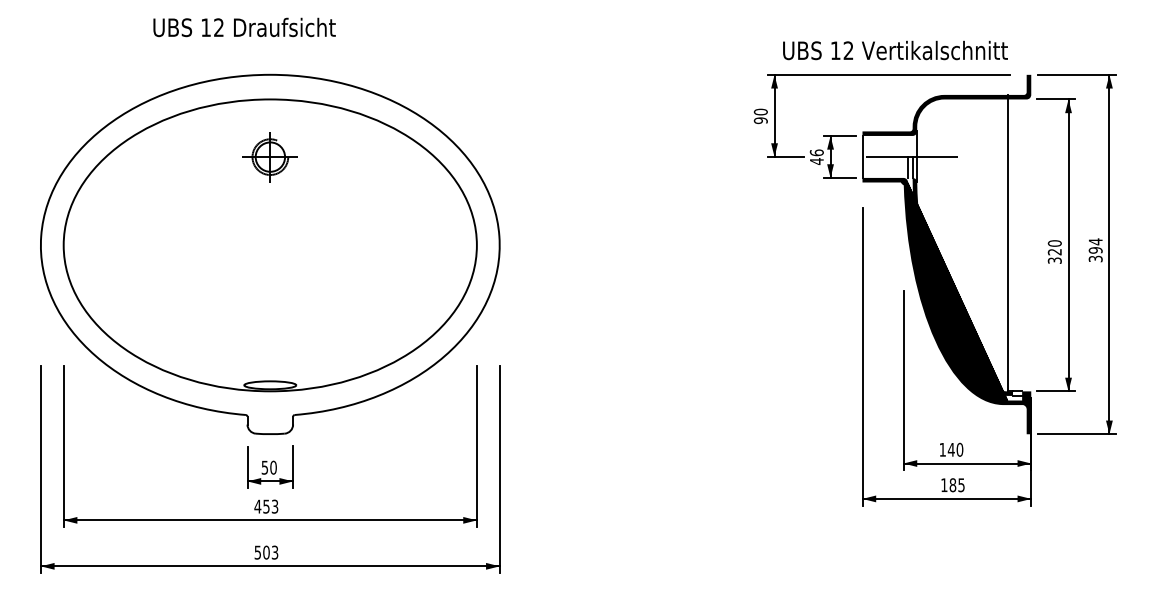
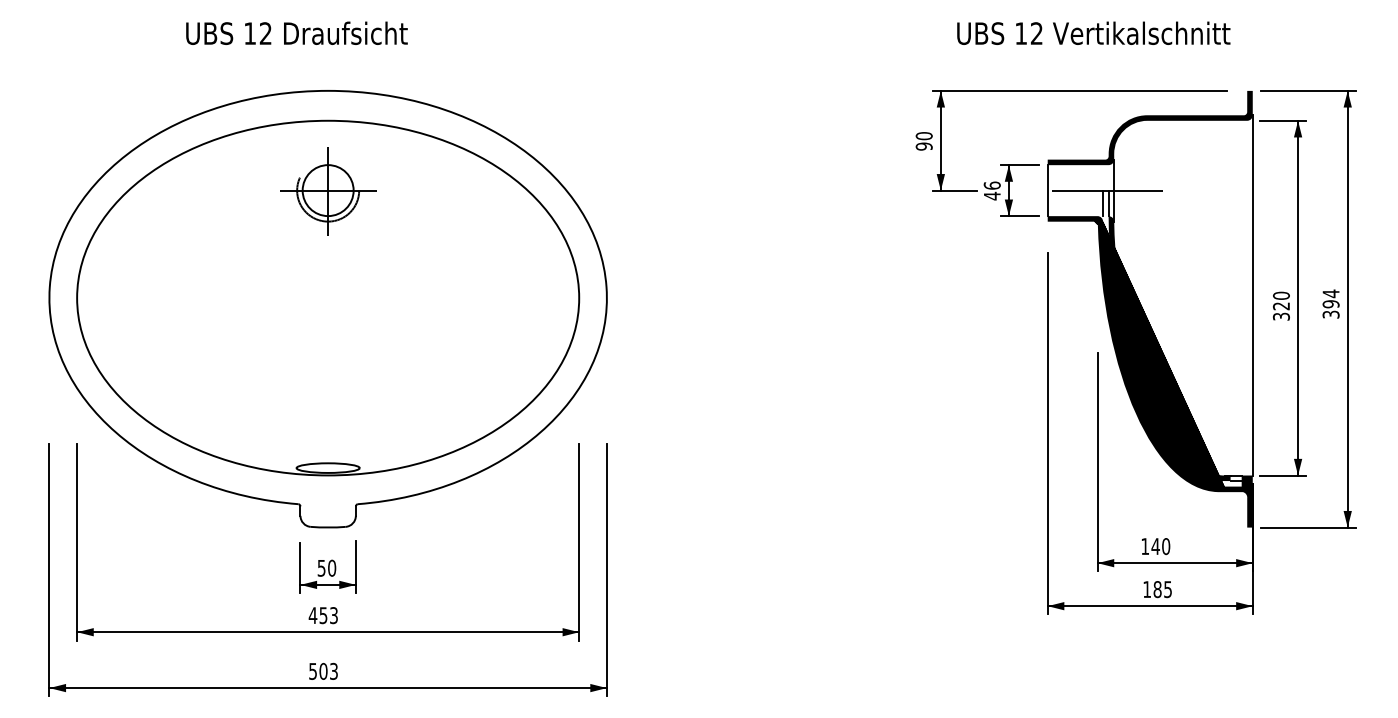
text: (895, 49) -> (1093, 32), moved
part: (270, 157) -> (328, 191), size x1.43
line: (1007, 243) -> (1252, 295), moved

